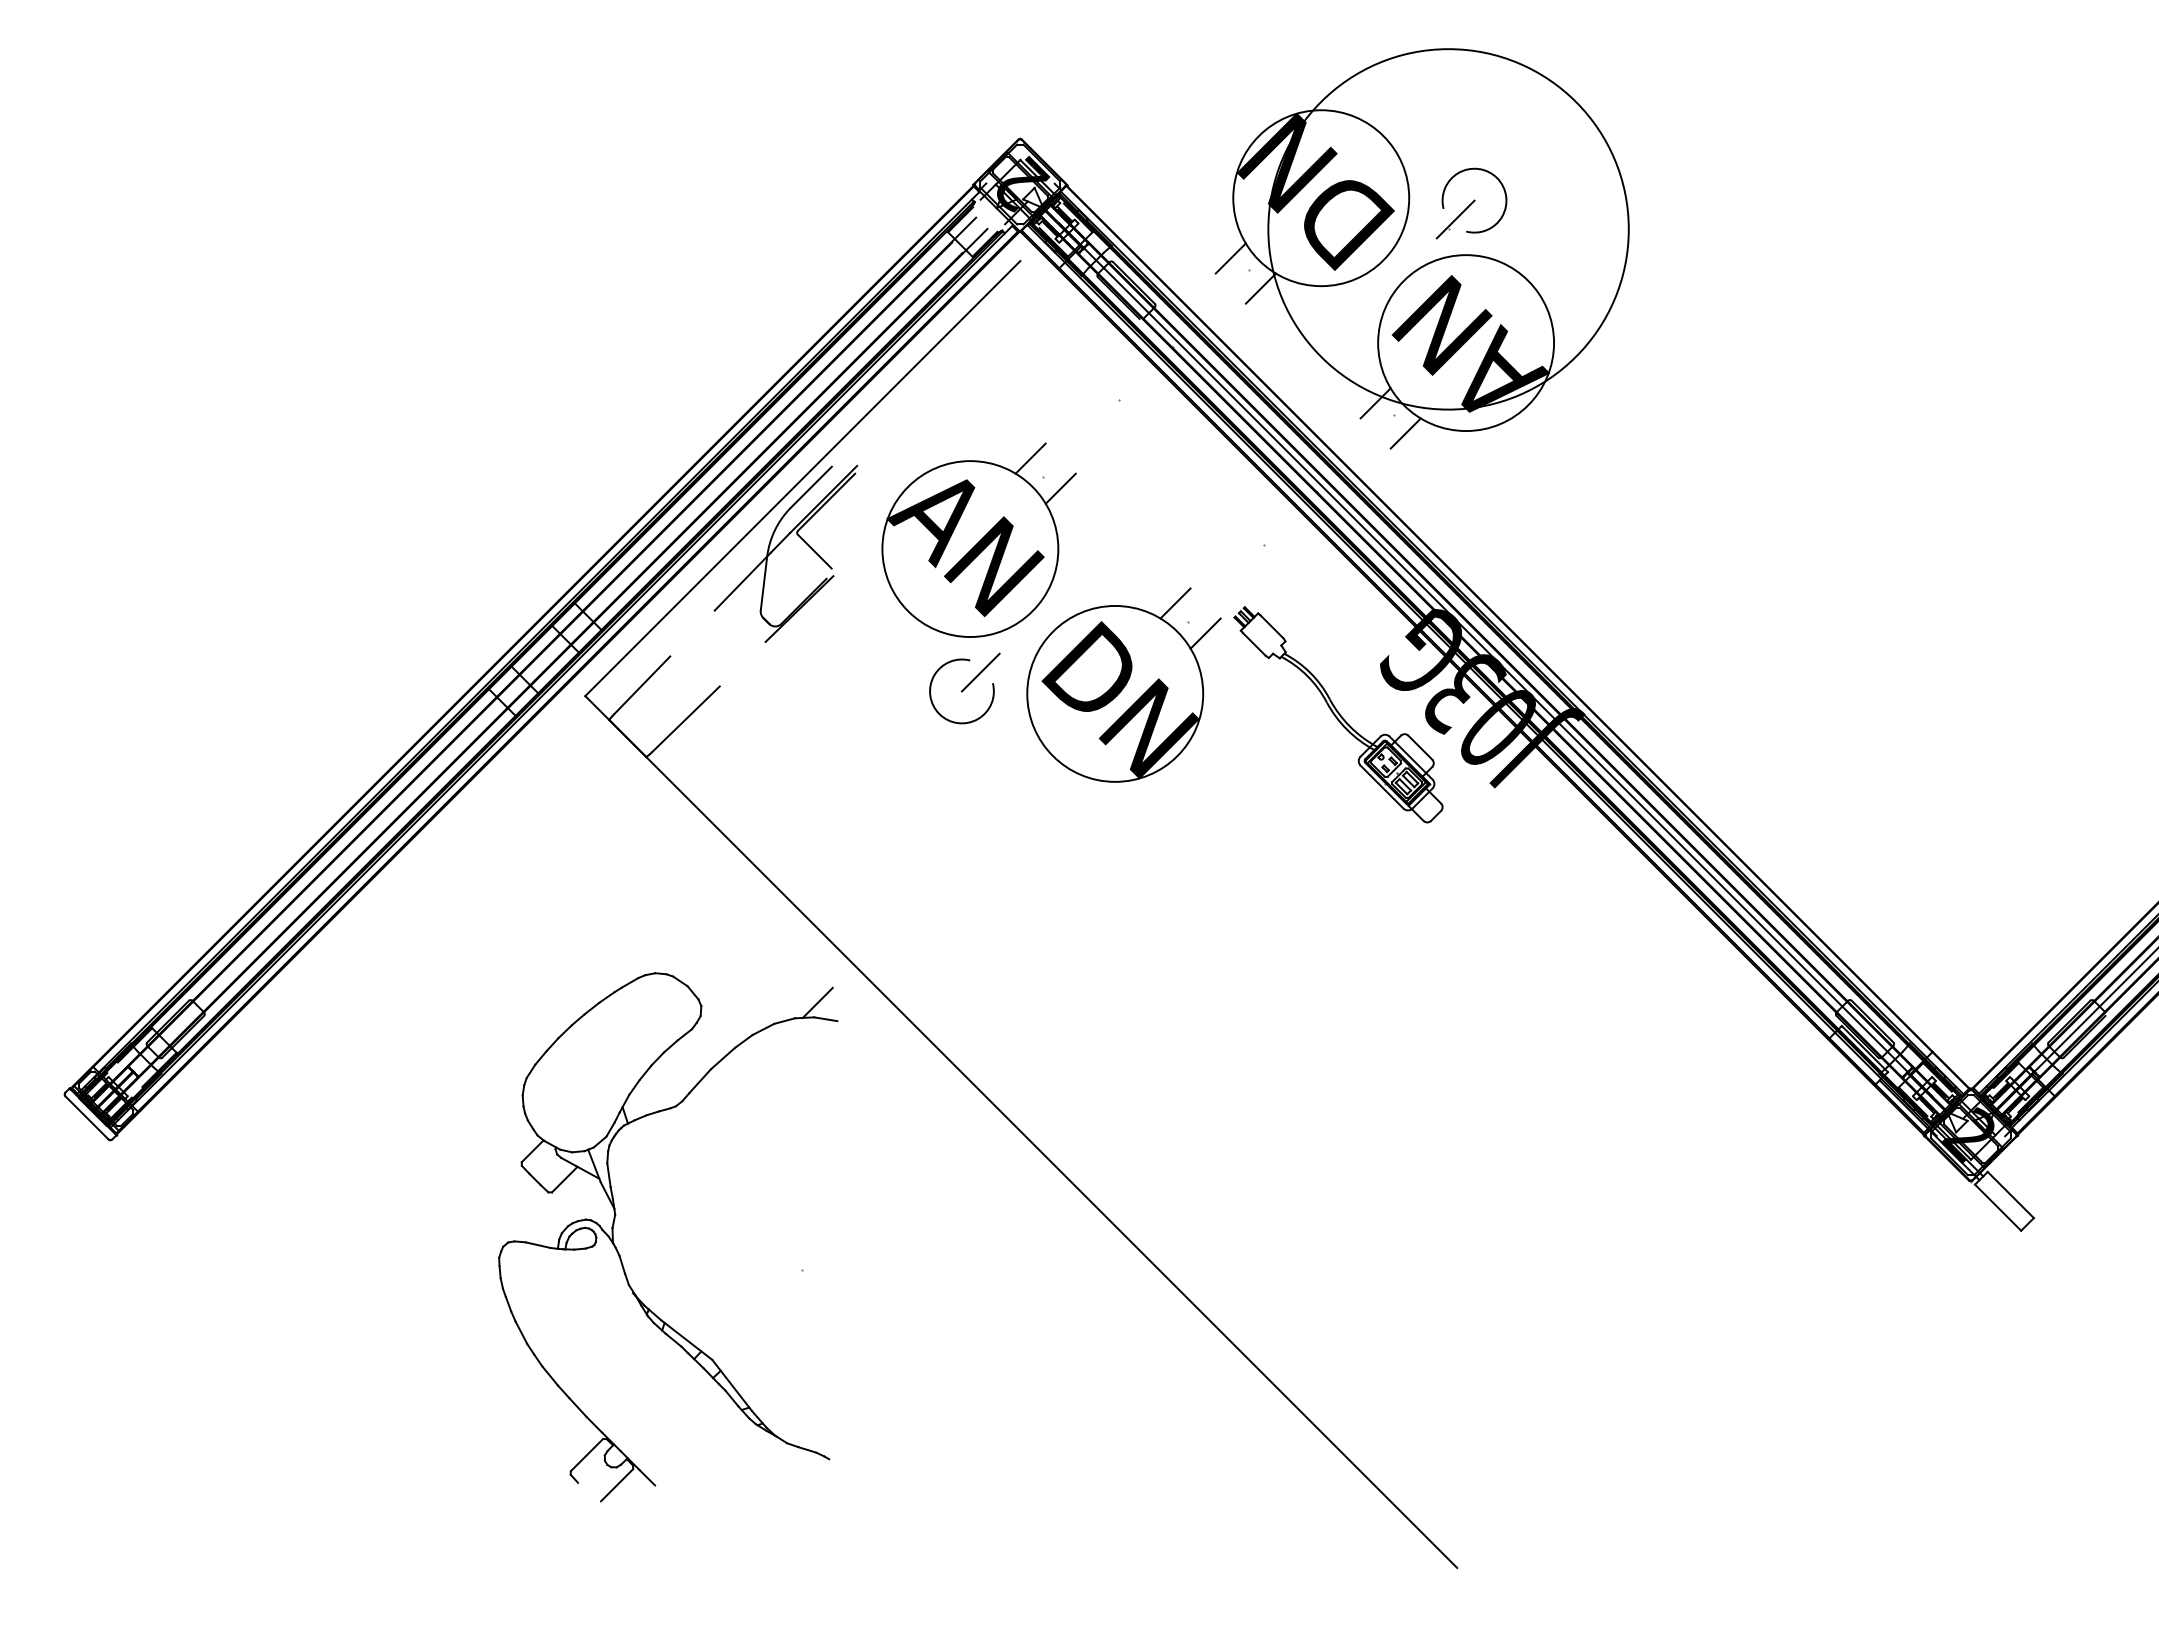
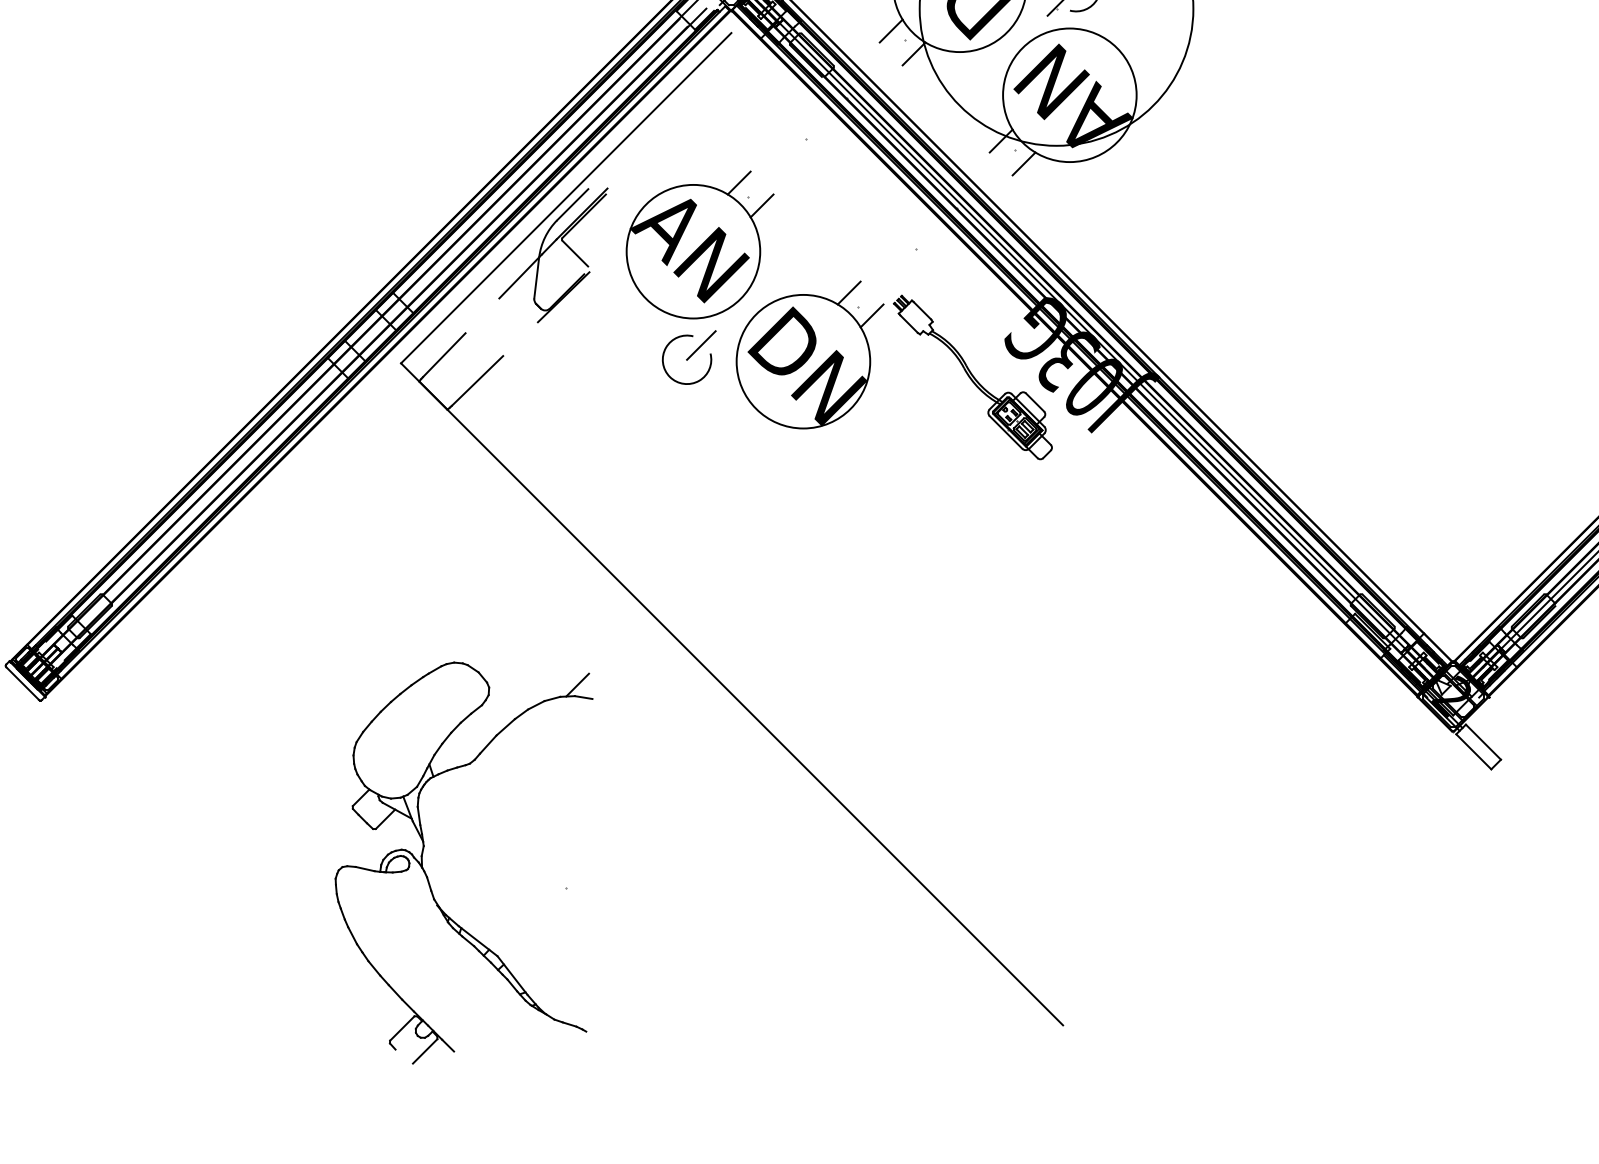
part: (620, 1255) -> (427, 876), moved

